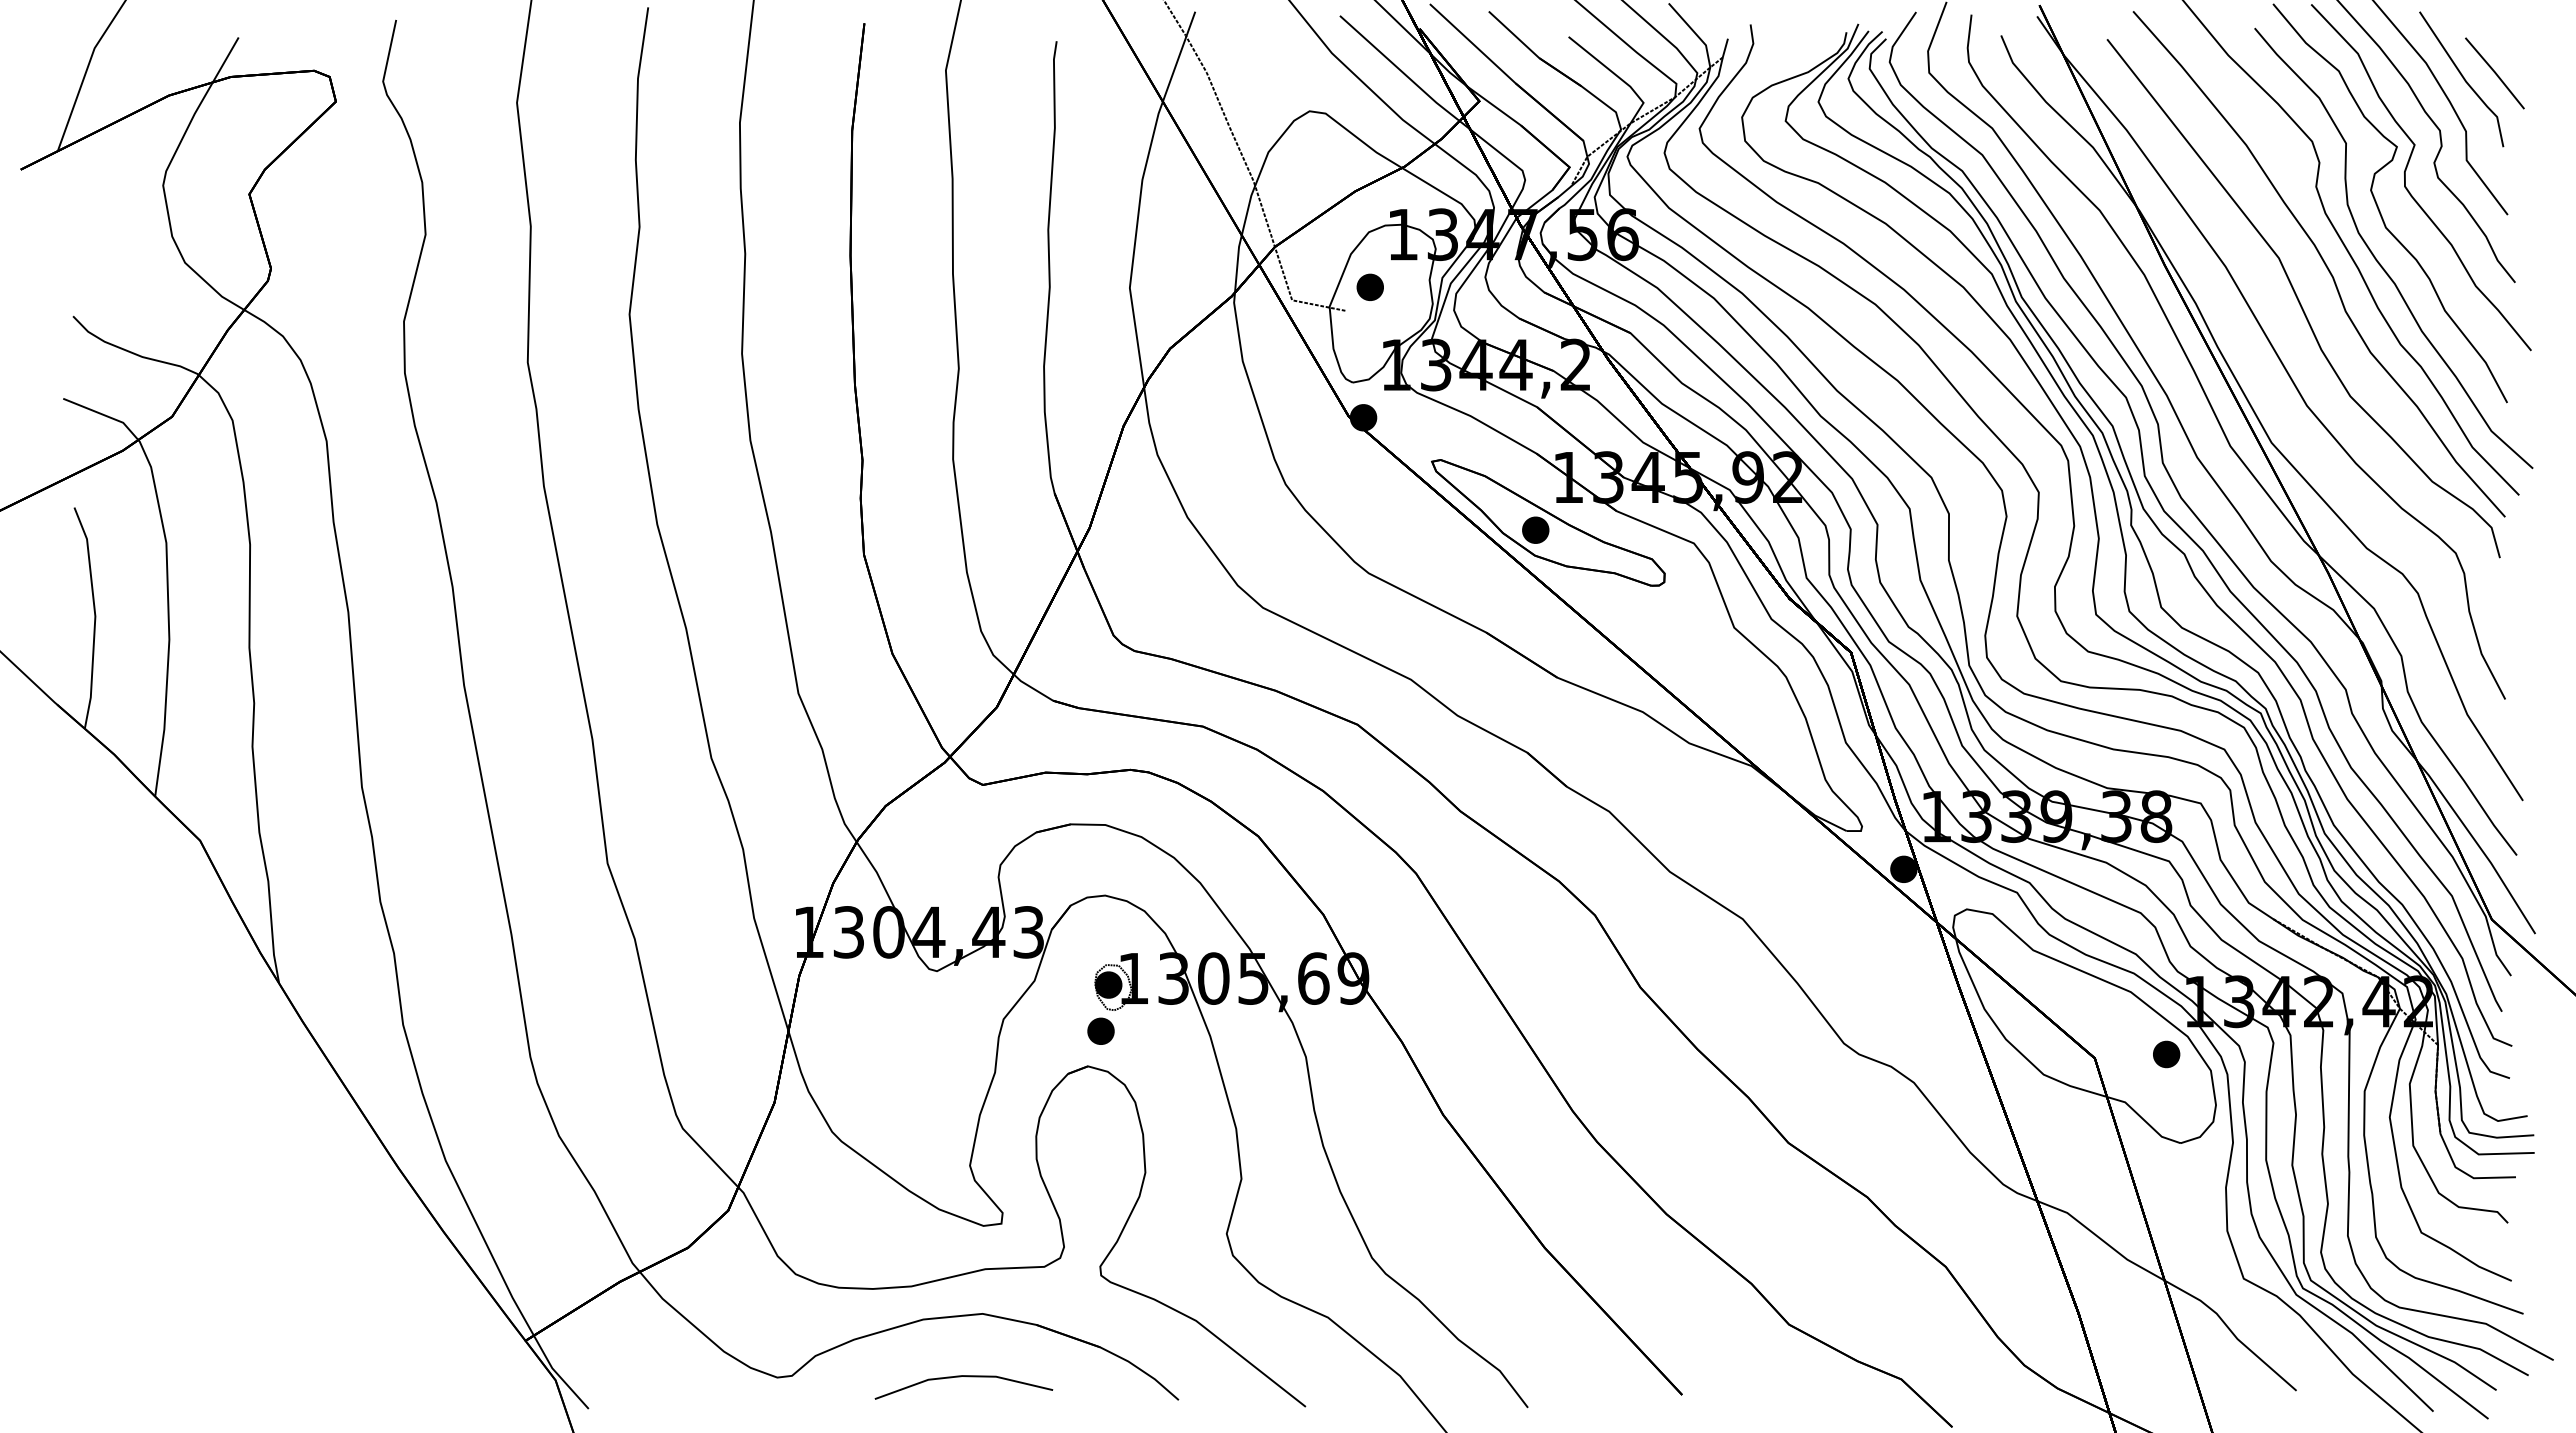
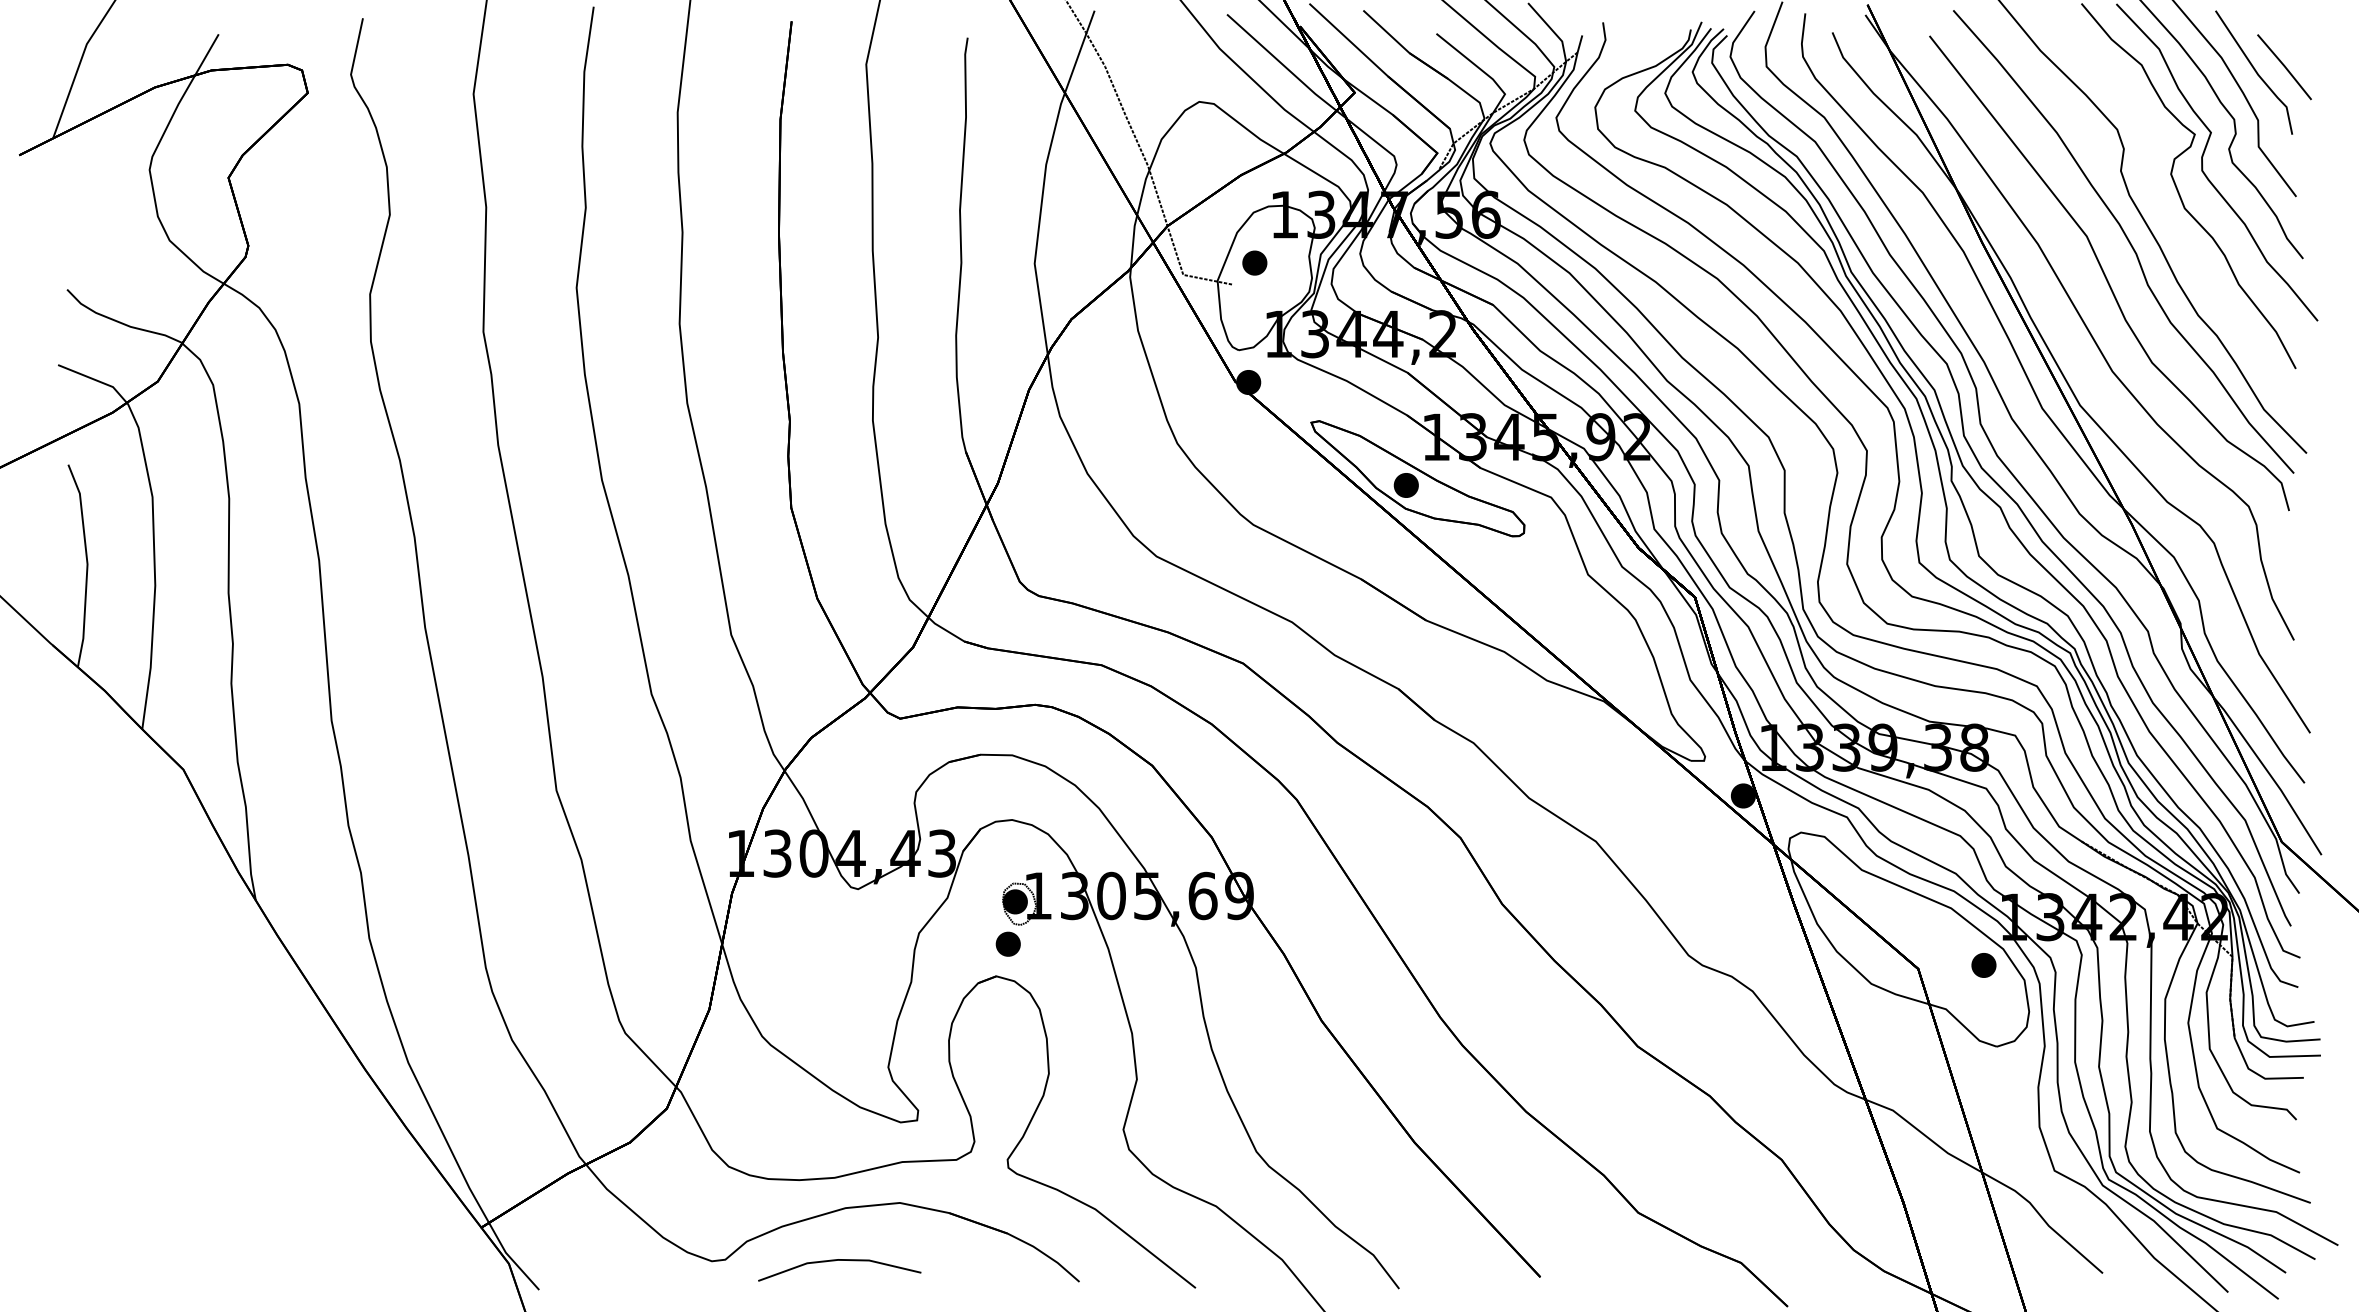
curve: (2377, 259) -> (2177, 237), removed
line: (960, 1377) -> (836, 1261), moved

